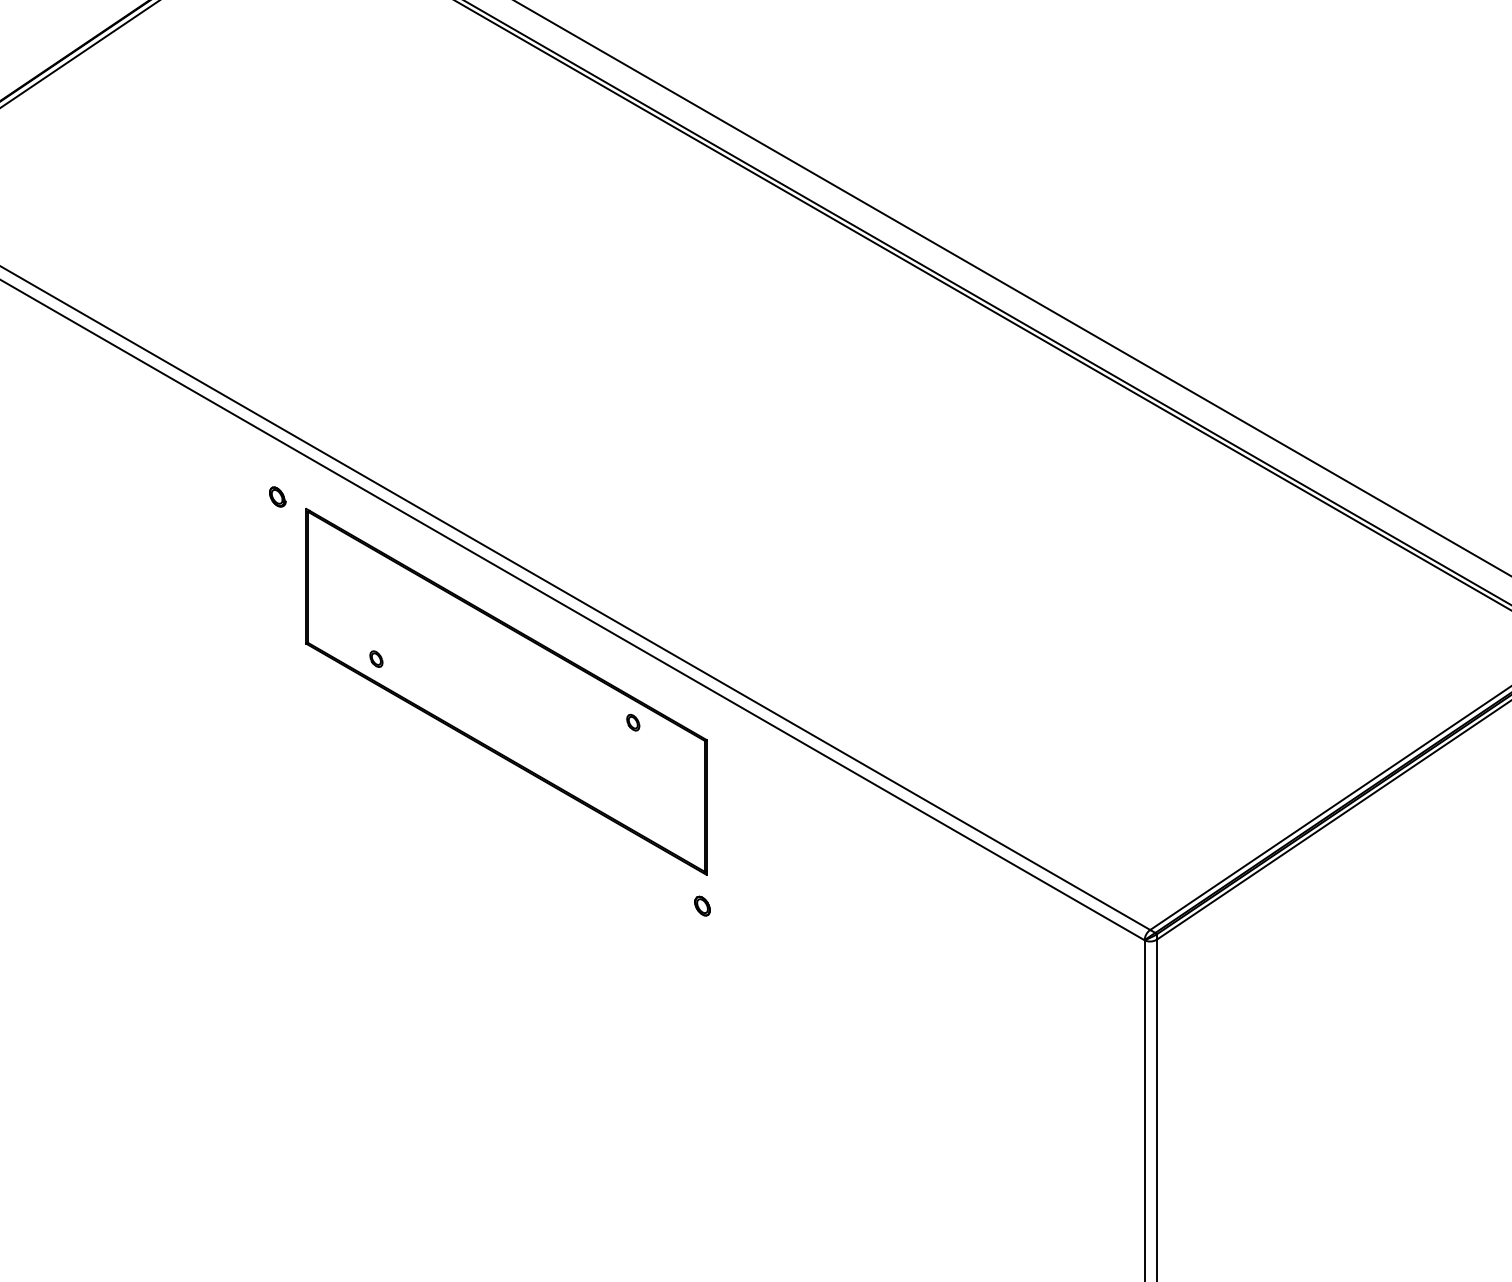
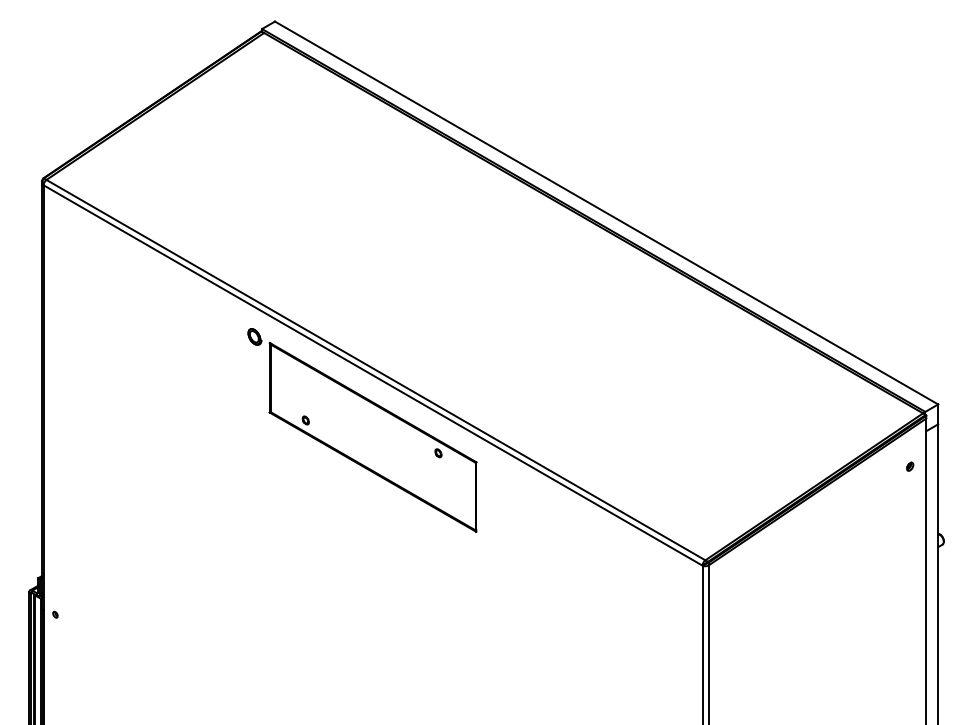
part: (276, 496) -> (254, 336), size x1.6
part: (701, 905) -> (473, 547), removed

